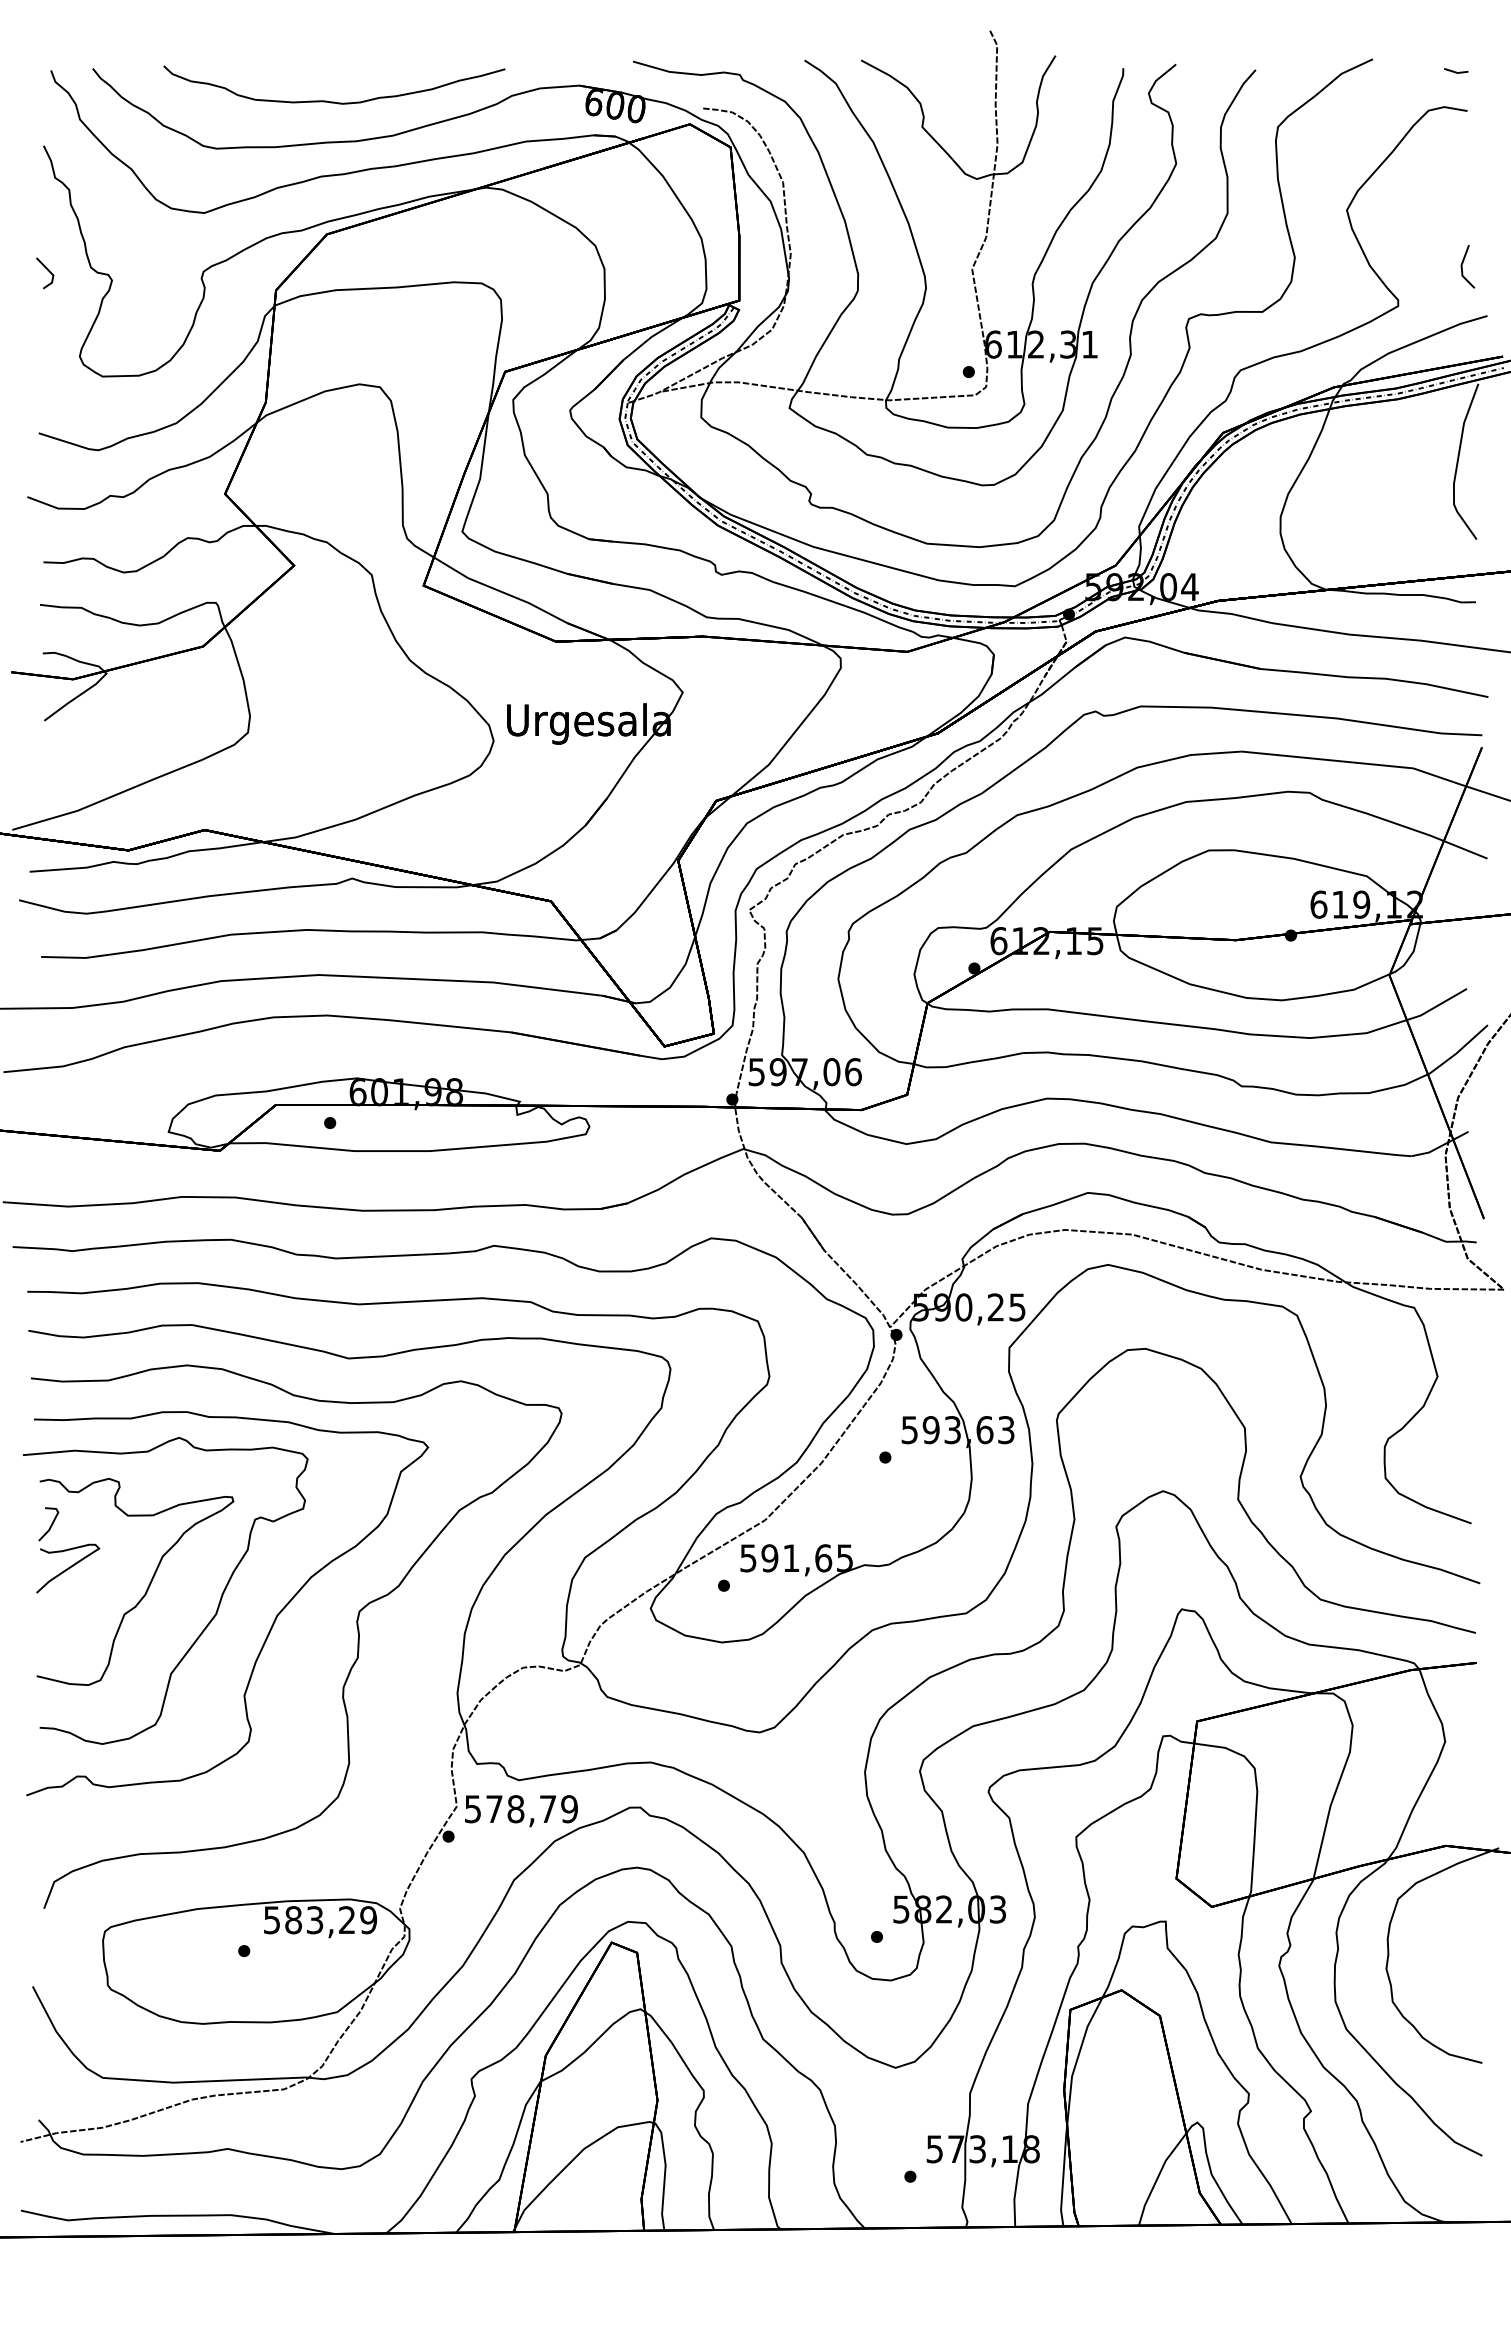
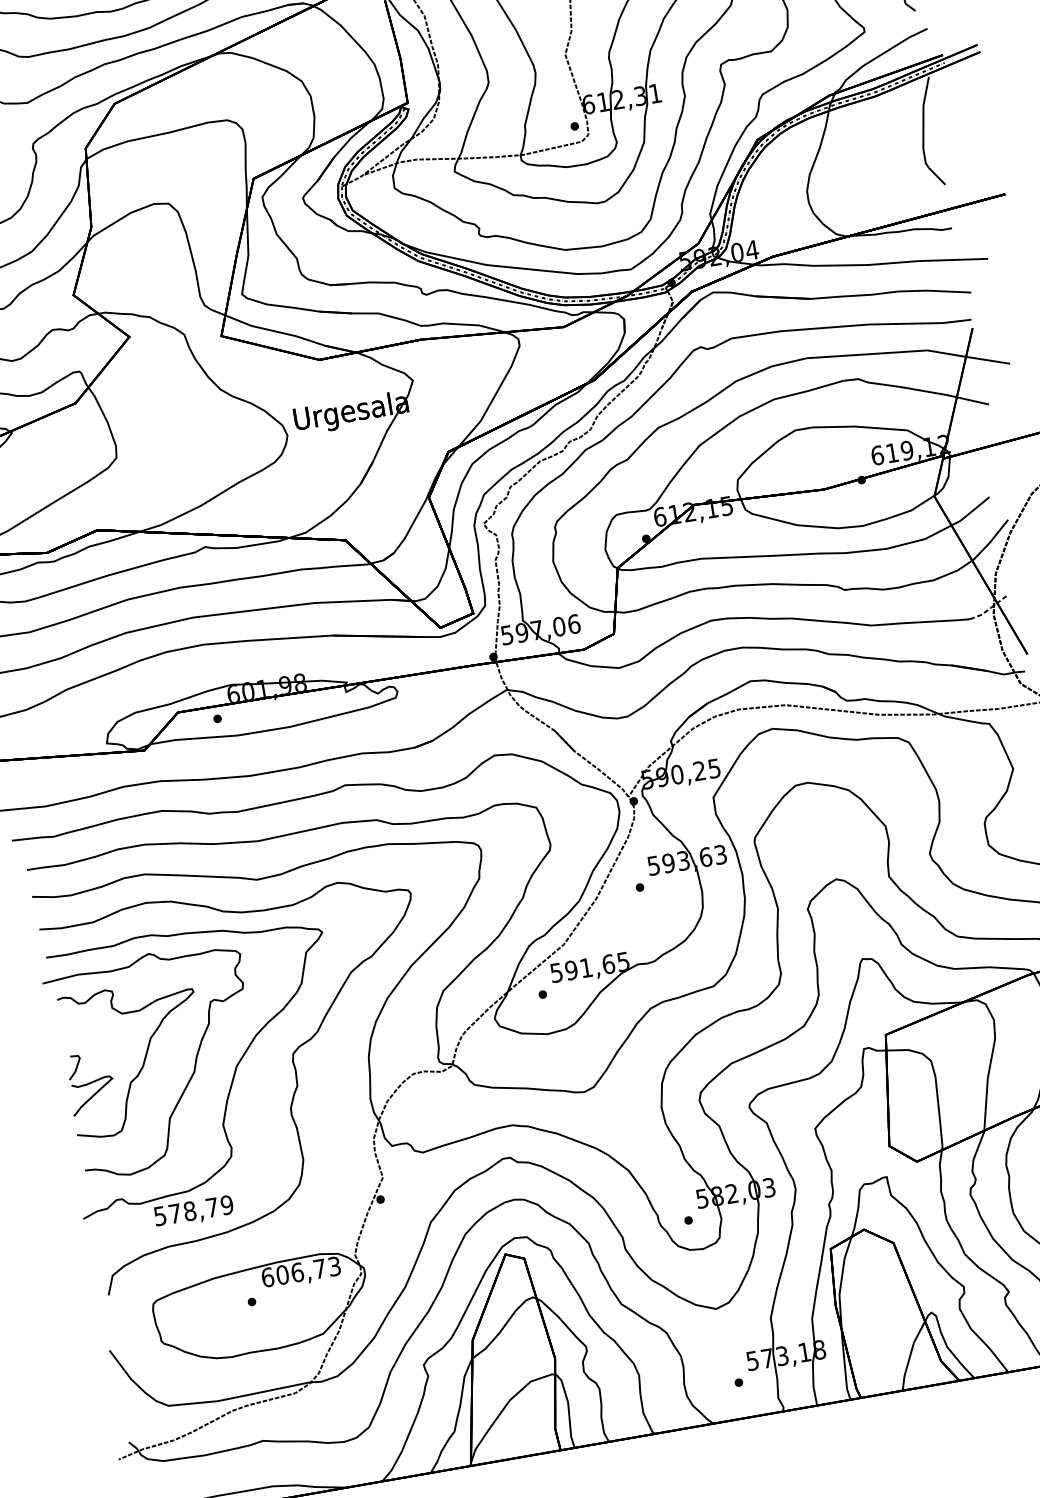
line: (1440, 1146) -> (989, 609), solid -> dashed
part: (68, 1550) -> (91, 1083), moved
text: (521, 1811) -> (194, 1212), moved
text: (320, 1920) -> (301, 1272), 583,29 -> 606,73

